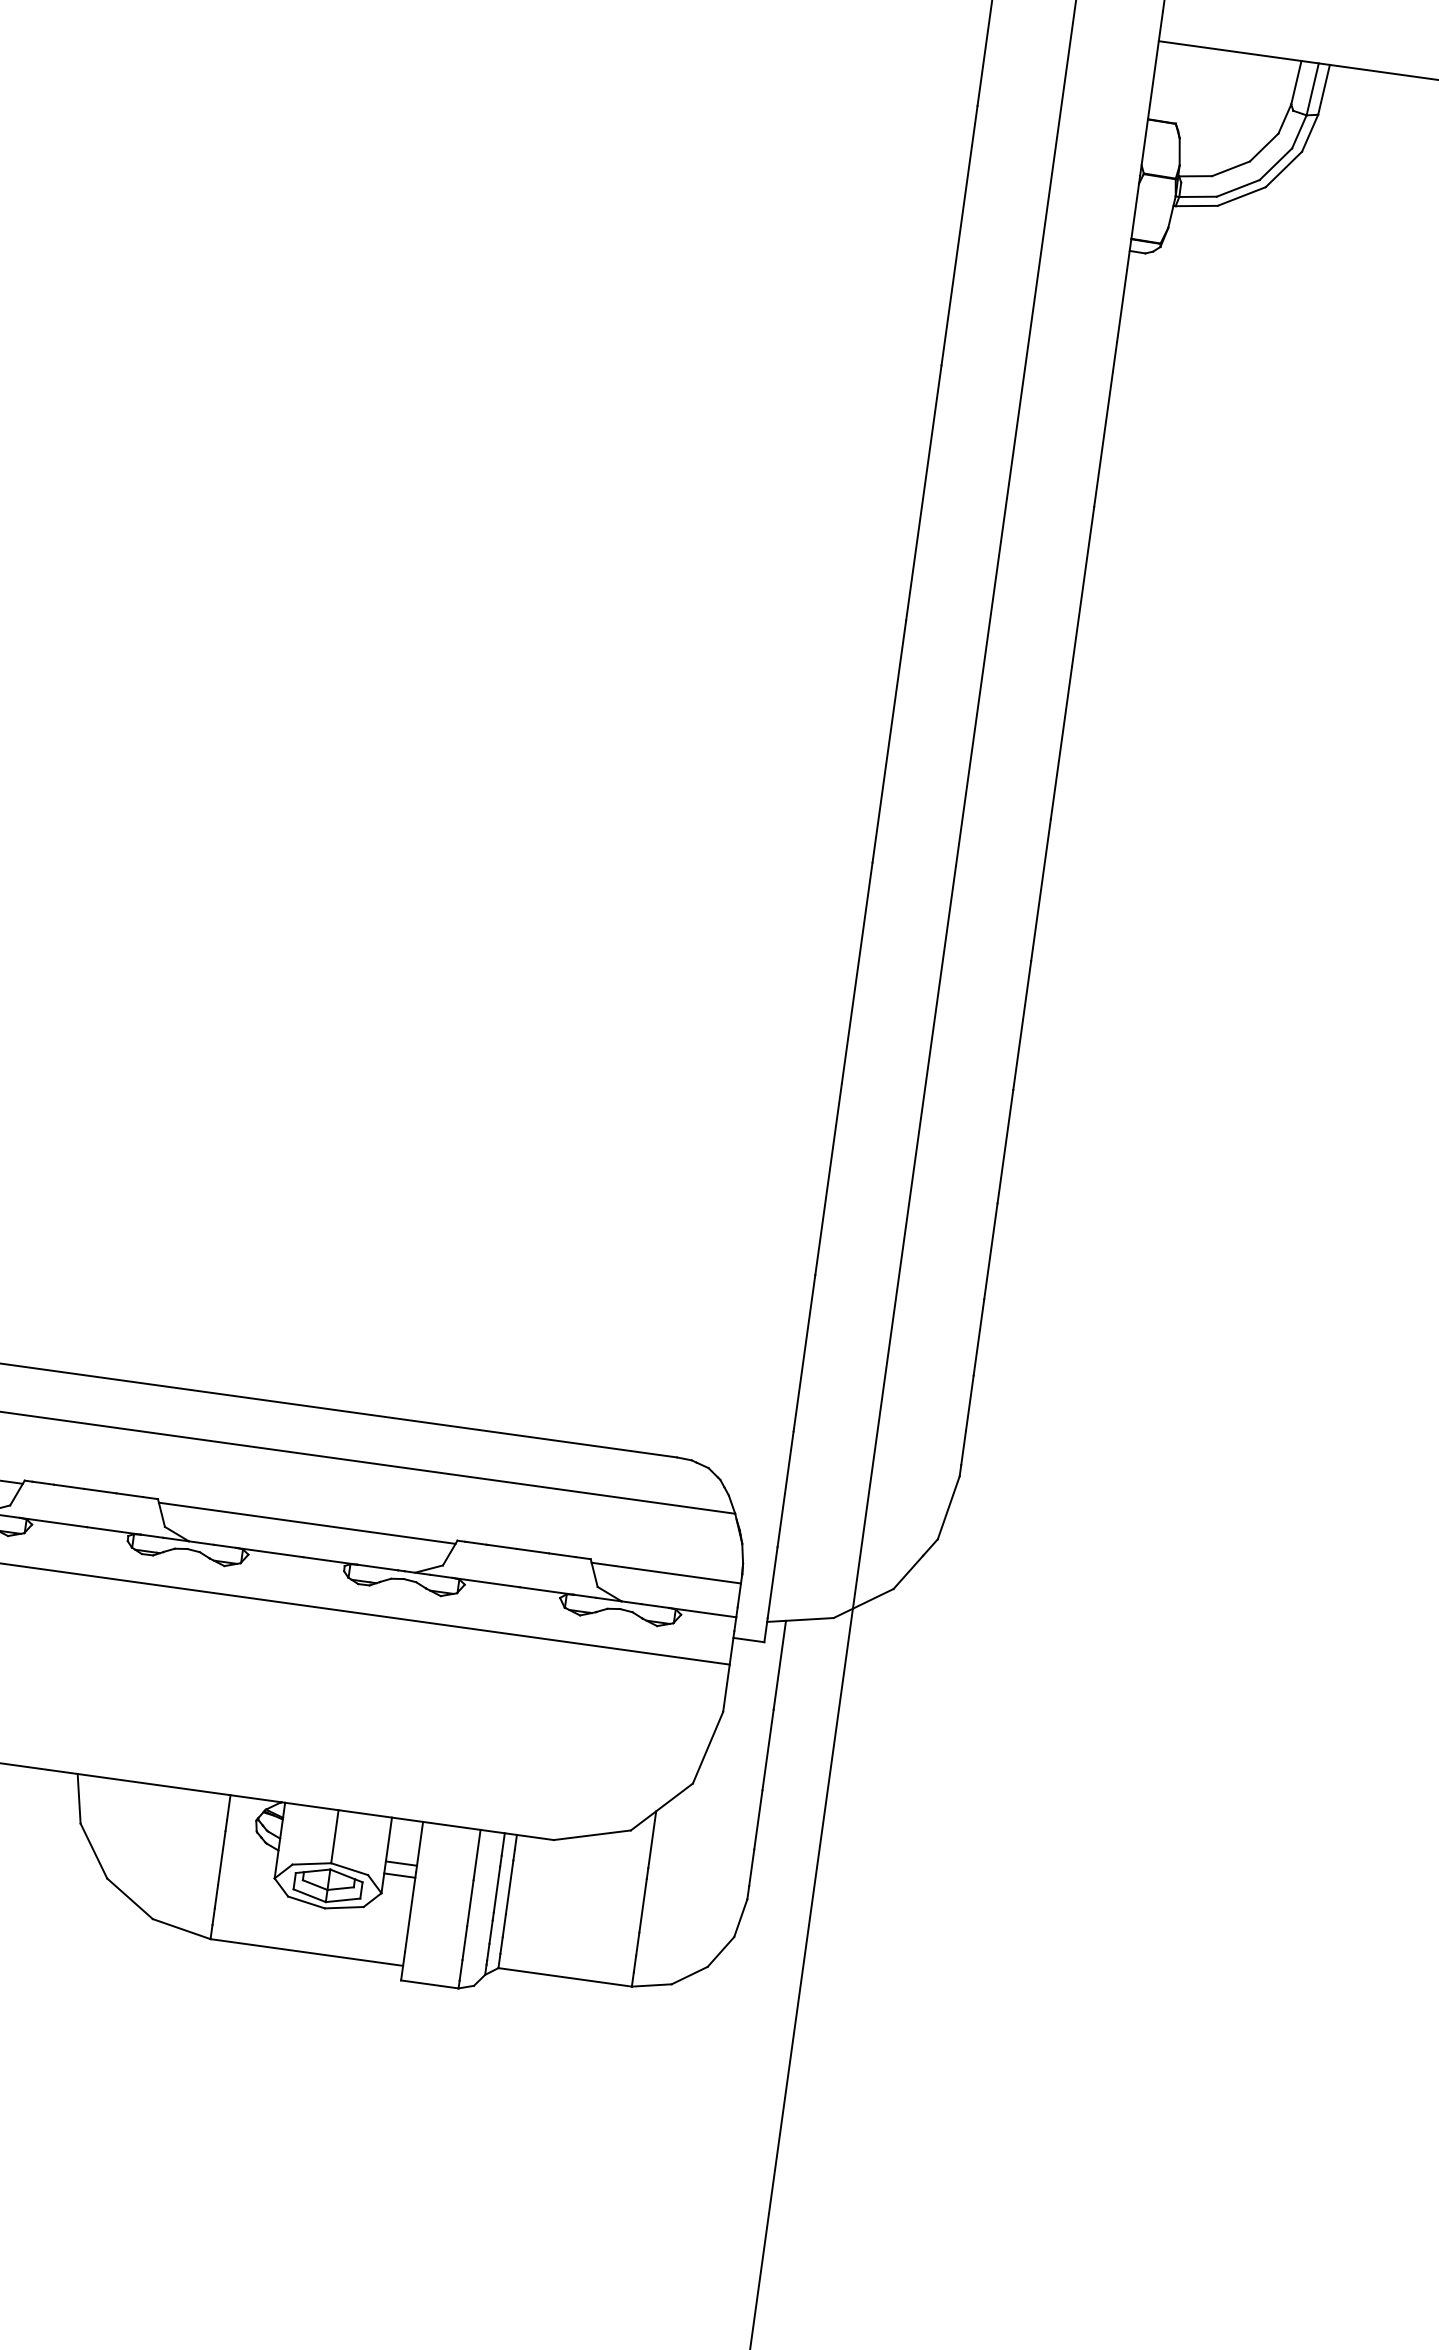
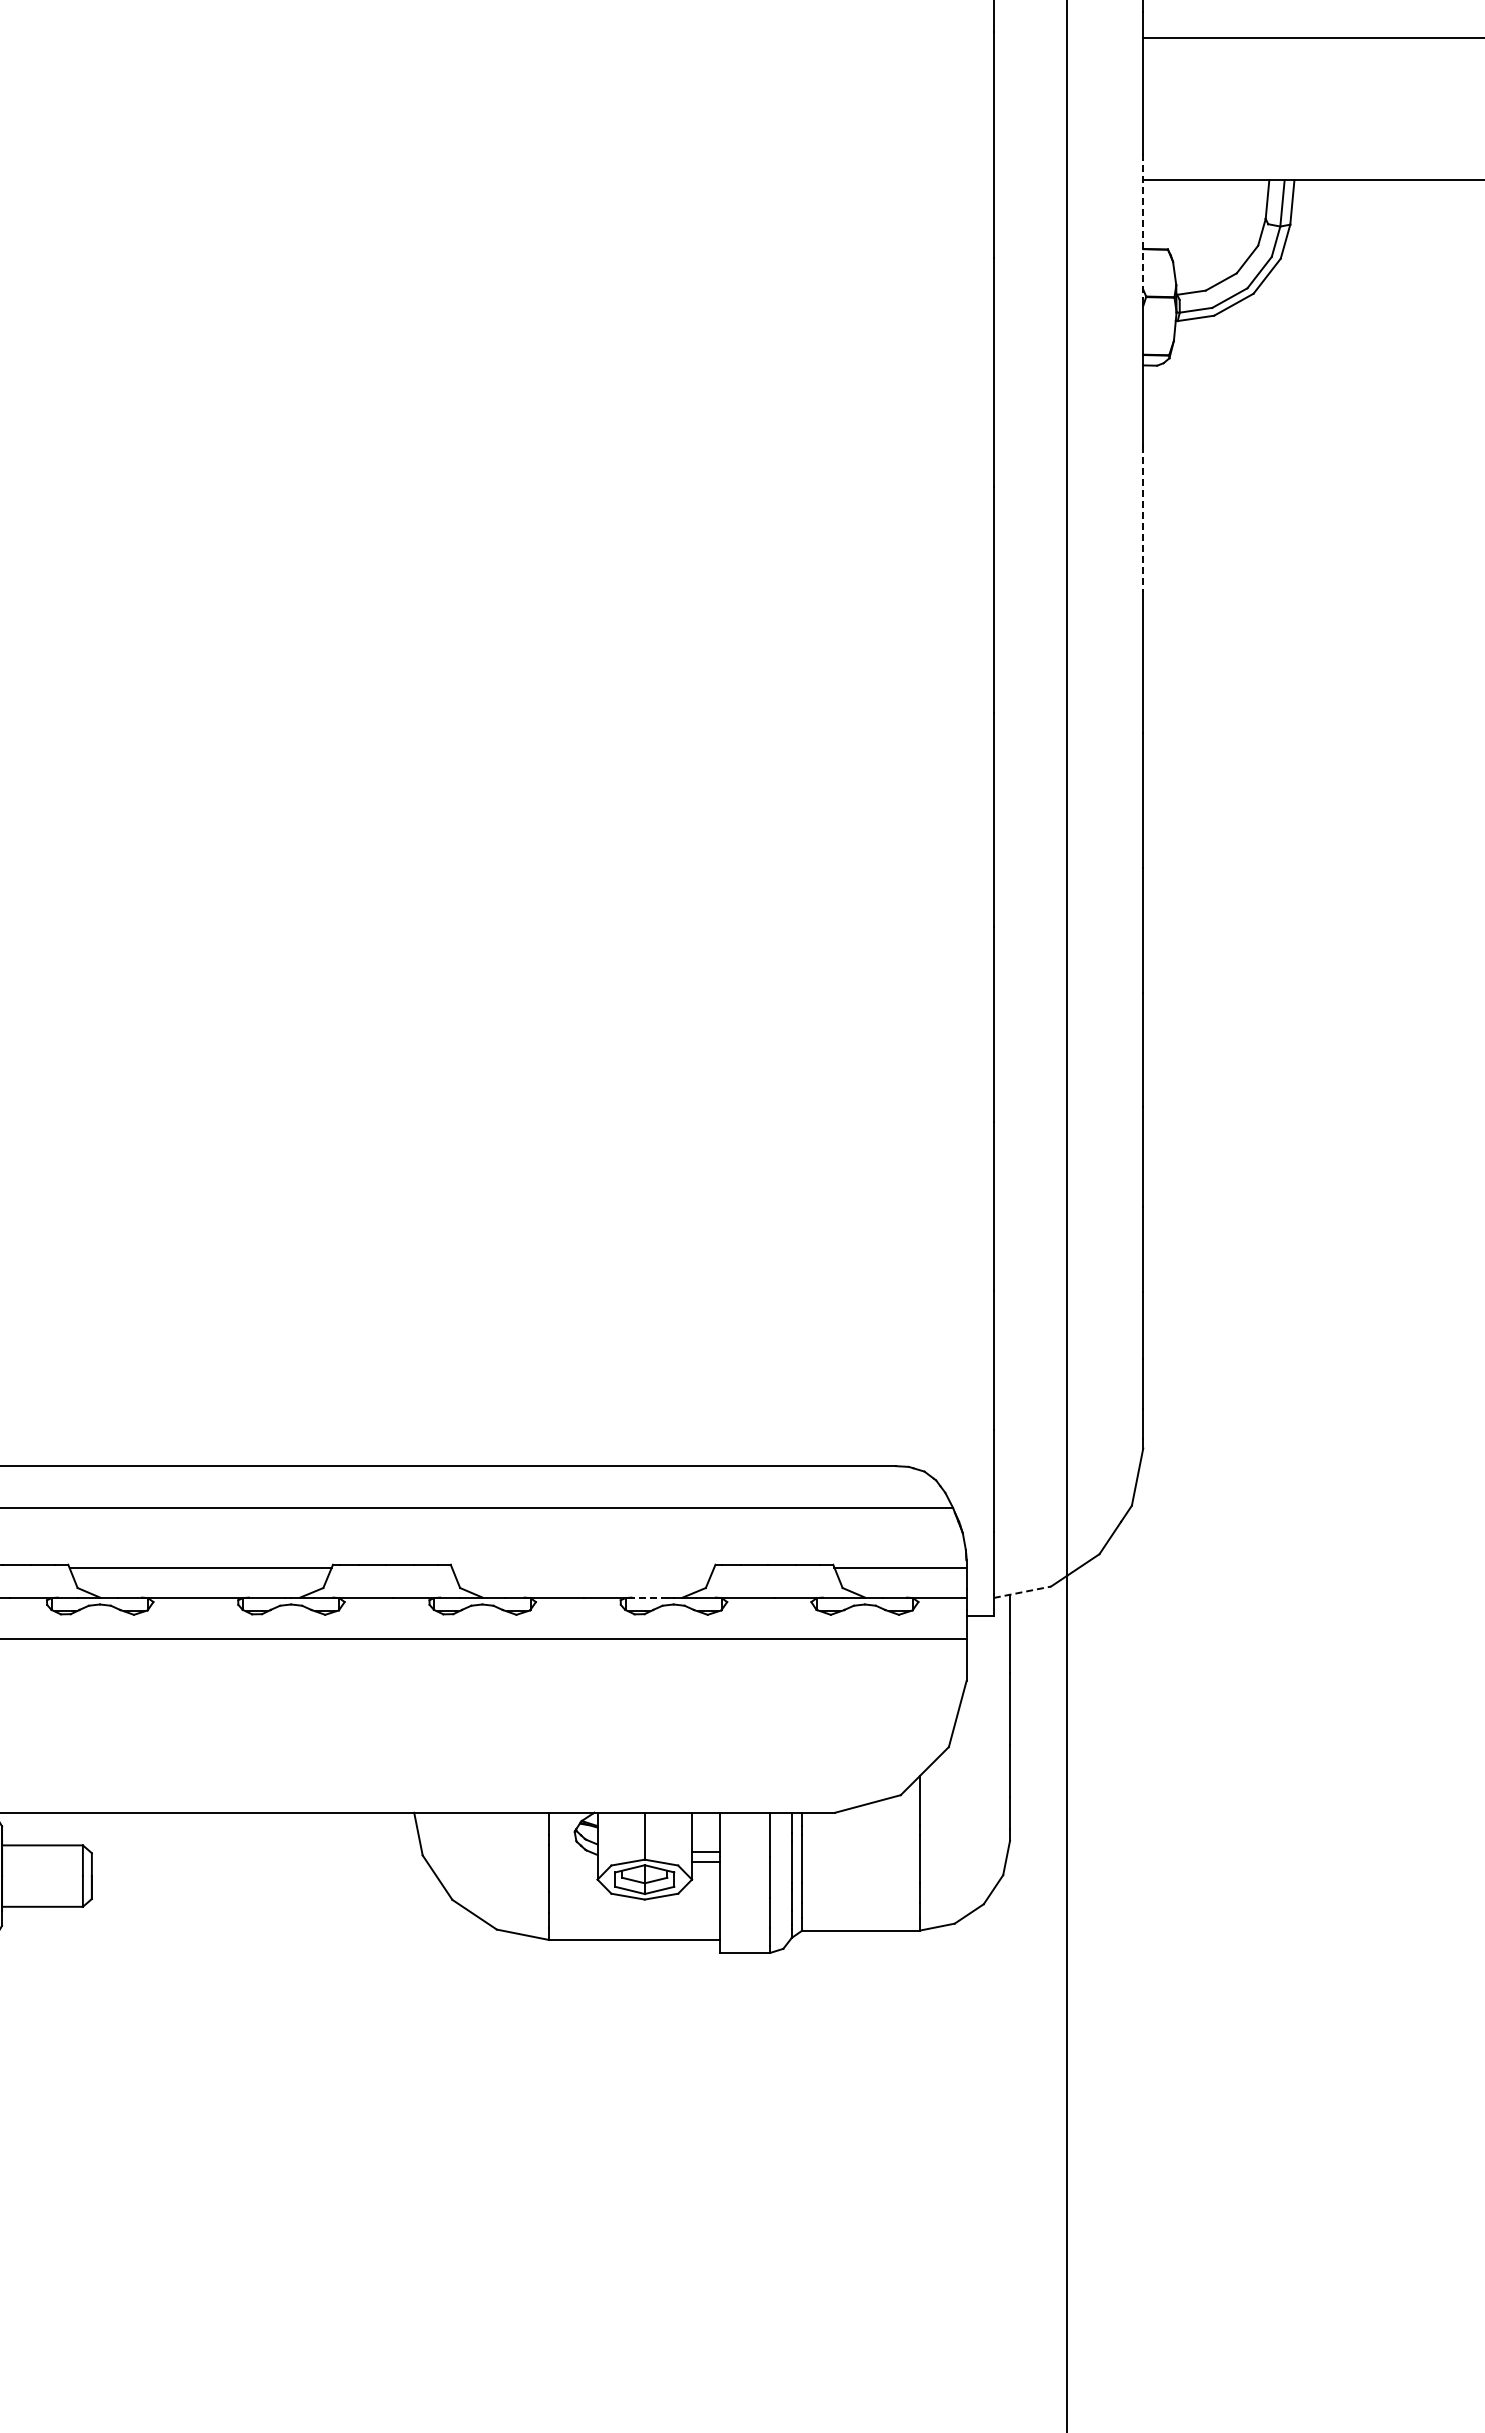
line: (1151, 93) -> (1143, 226), solid -> dashed
line: (1105, 424) -> (1143, 518), solid -> dashed
line: (306, 1522) -> (582, 1567), removed
line: (377, 1567) -> (649, 1597), solid -> dashed
line: (800, 1620) -> (1022, 1592), solid -> dashed

